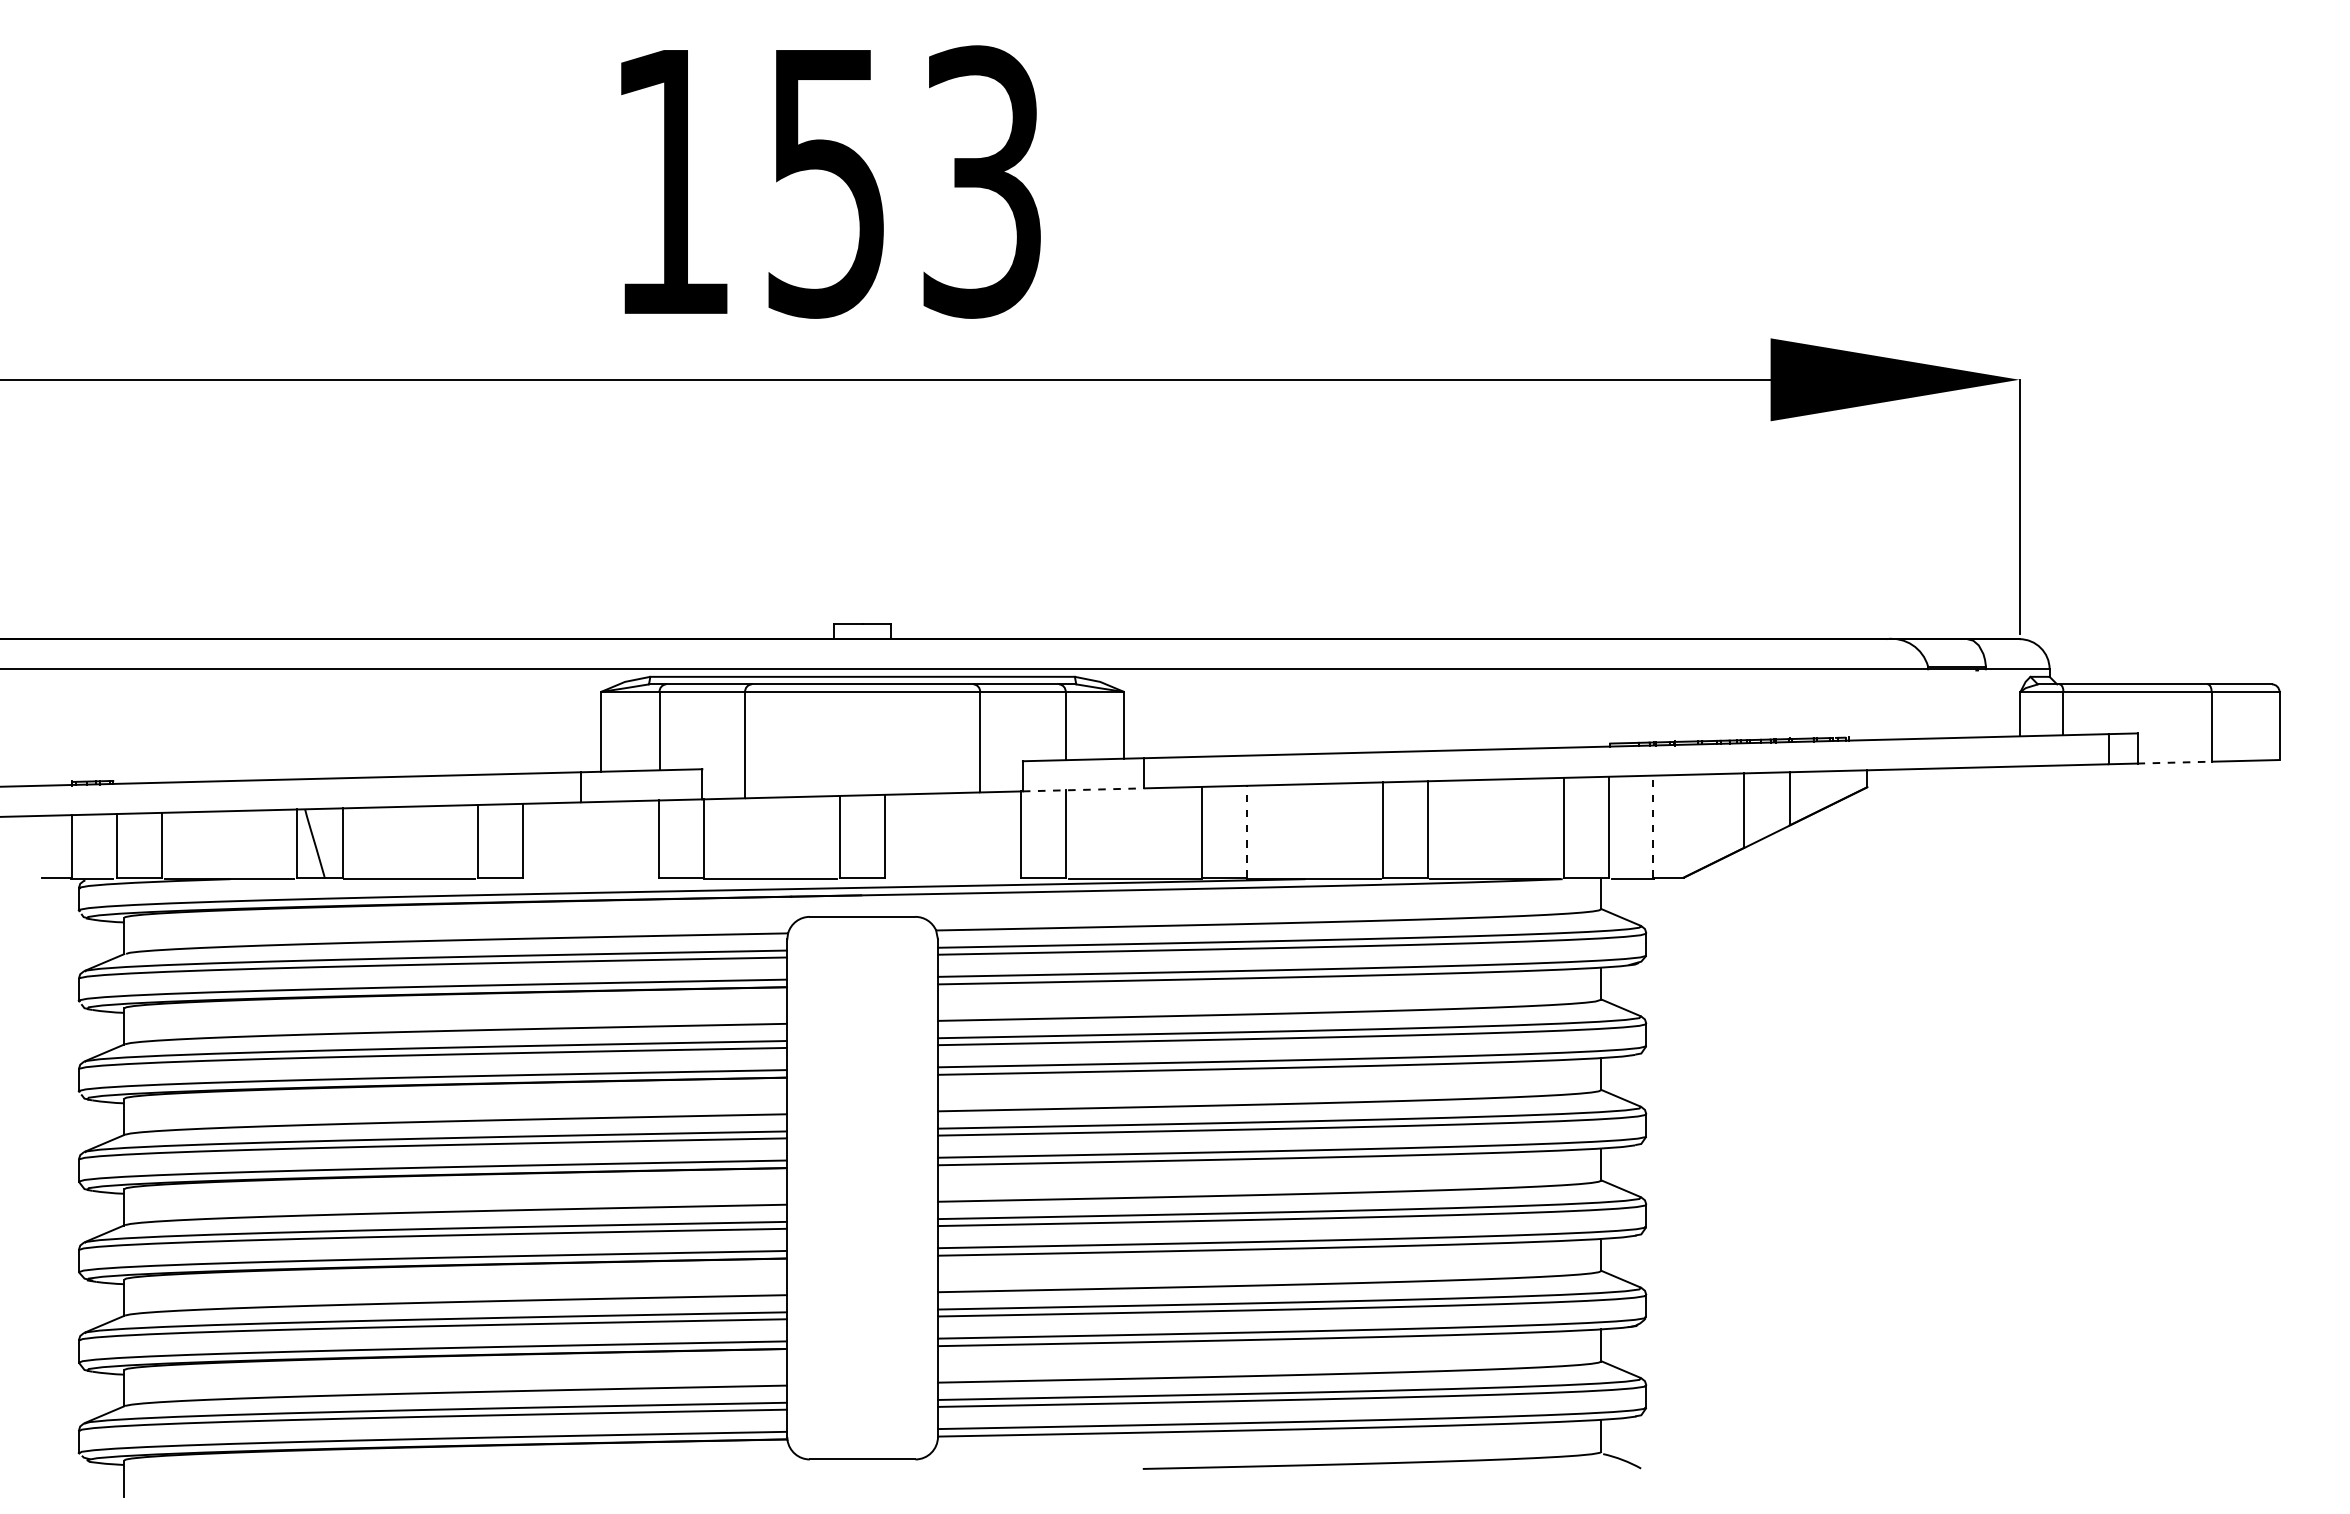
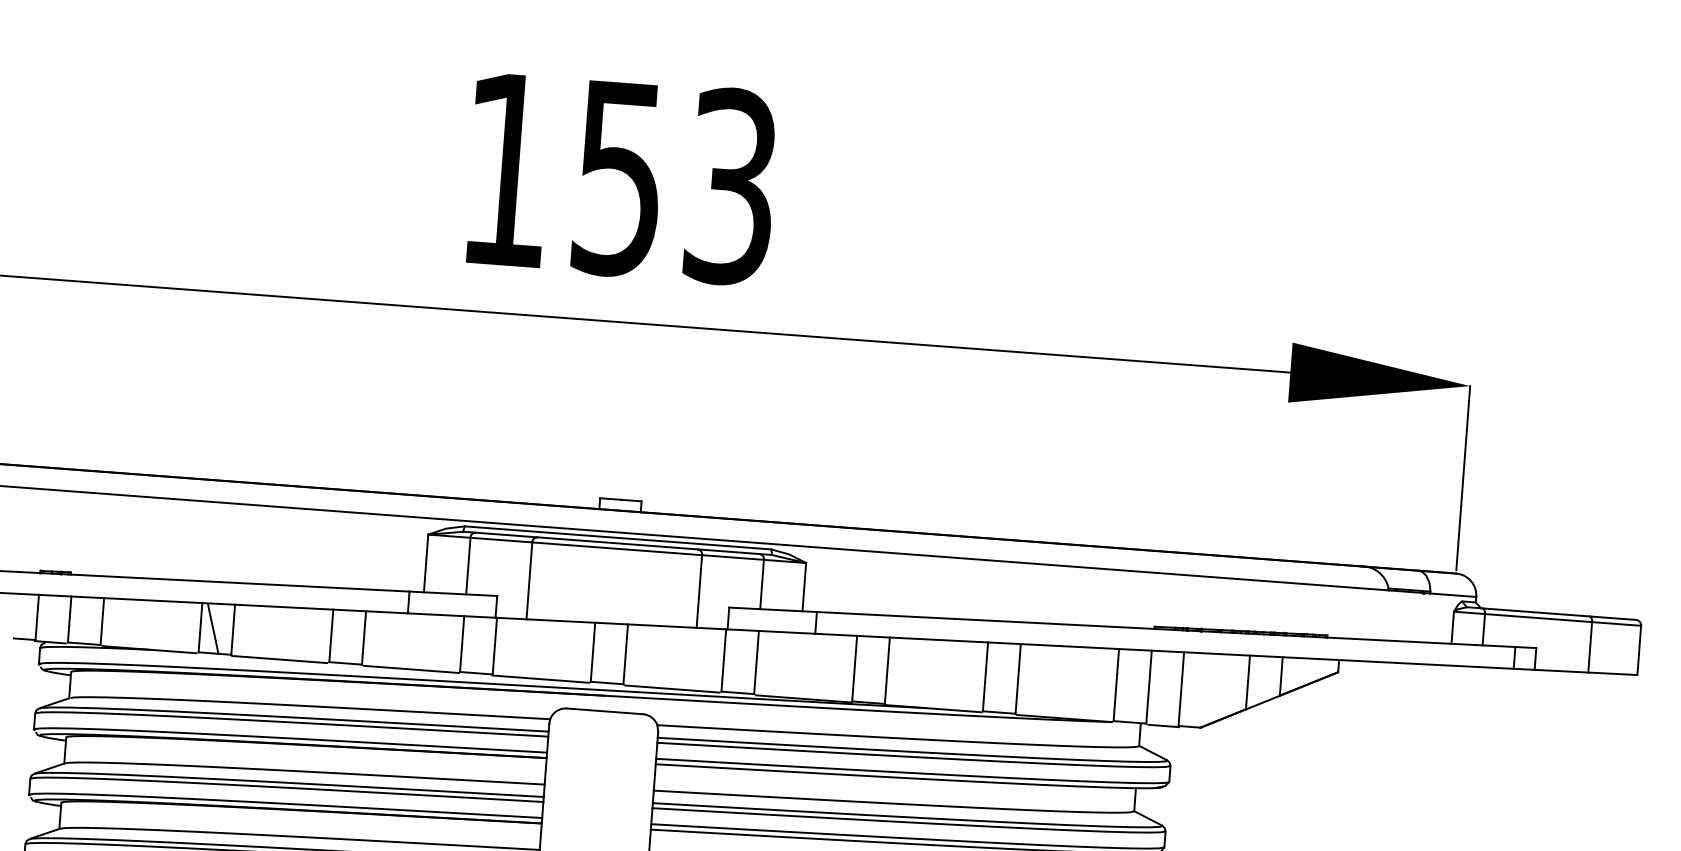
line: (2175, 762) -> (1562, 671), dashed -> solid
line: (1083, 789) -> (771, 631), dashed -> solid
line: (1653, 826) -> (1181, 689), dashed -> solid
line: (1246, 831) -> (887, 670), dashed -> solid
line: (591, 879) -> (411, 669), added
line: (952, 879) -> (671, 689), added

